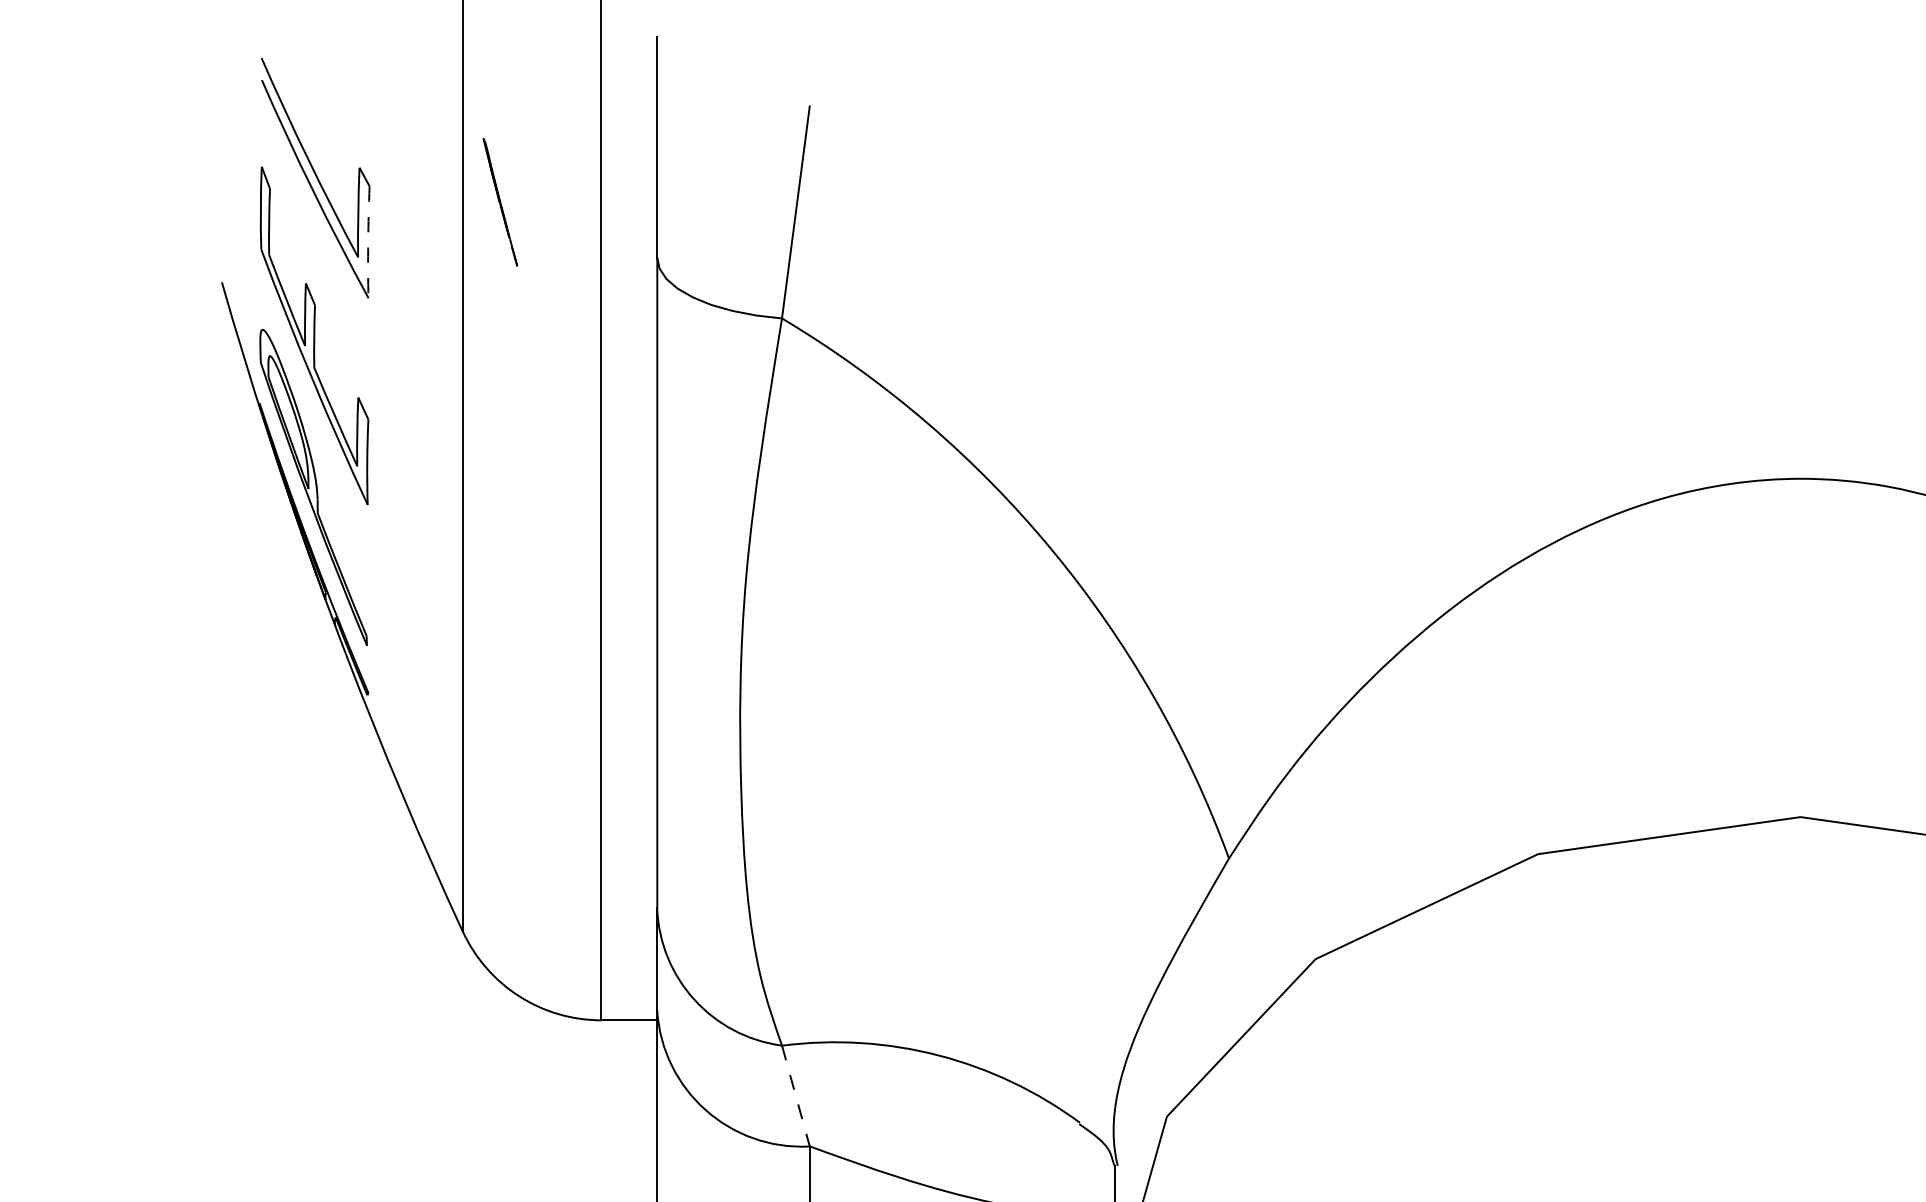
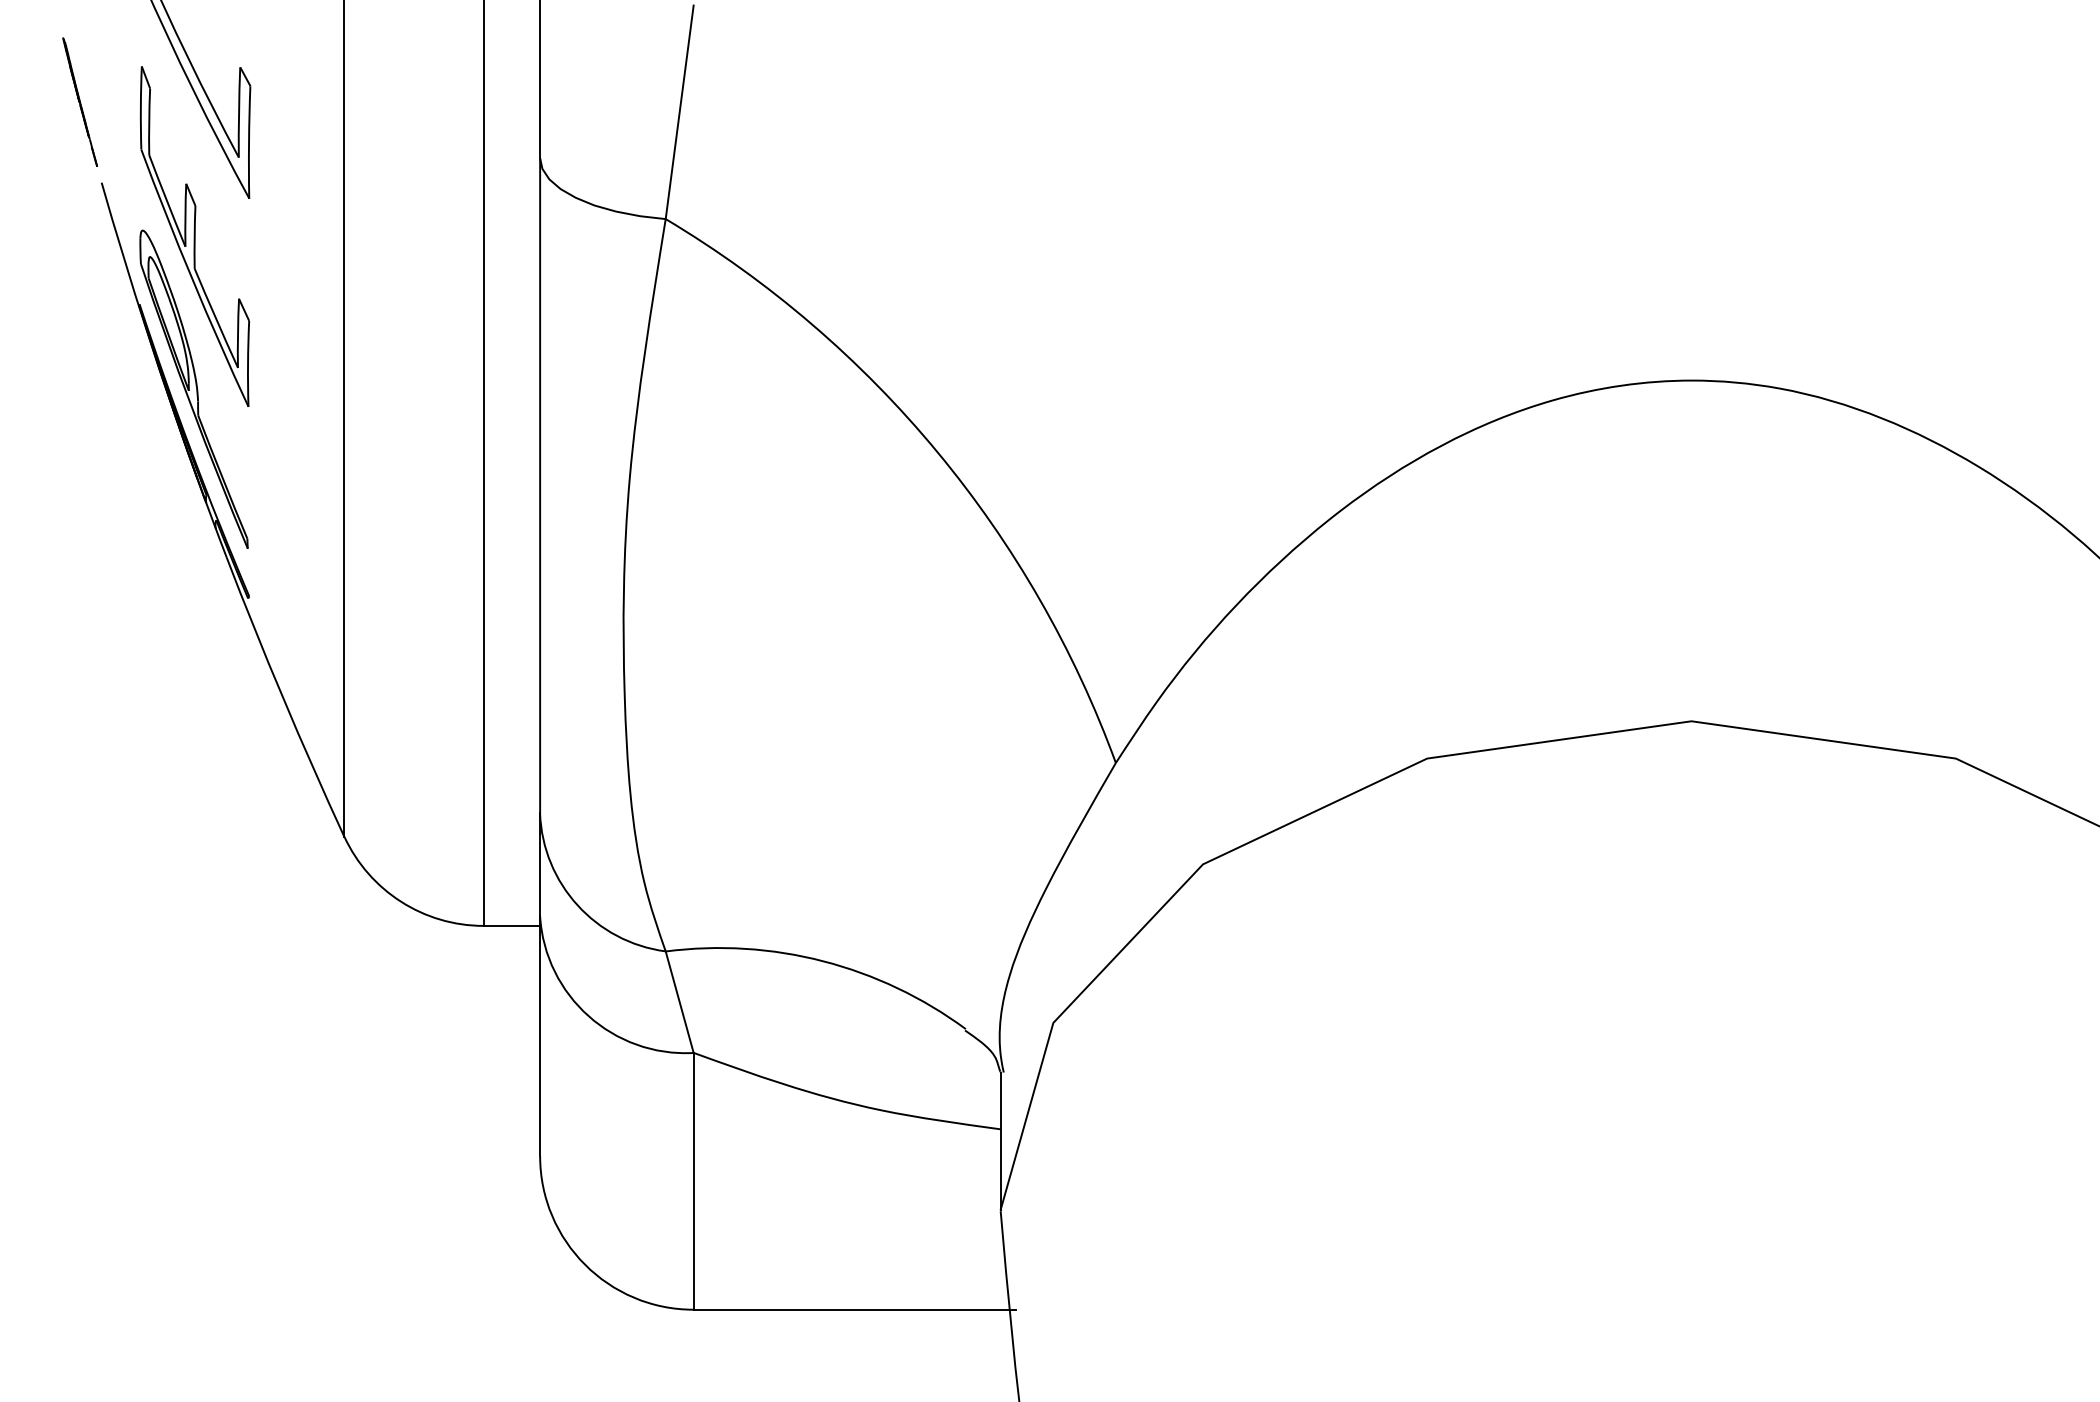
line: (499, 201) -> (79, 101), moved
arc: (368, 242) -> (249, 142), dashed -> solid
line: (795, 1096) -> (679, 1002), dashed -> solid

